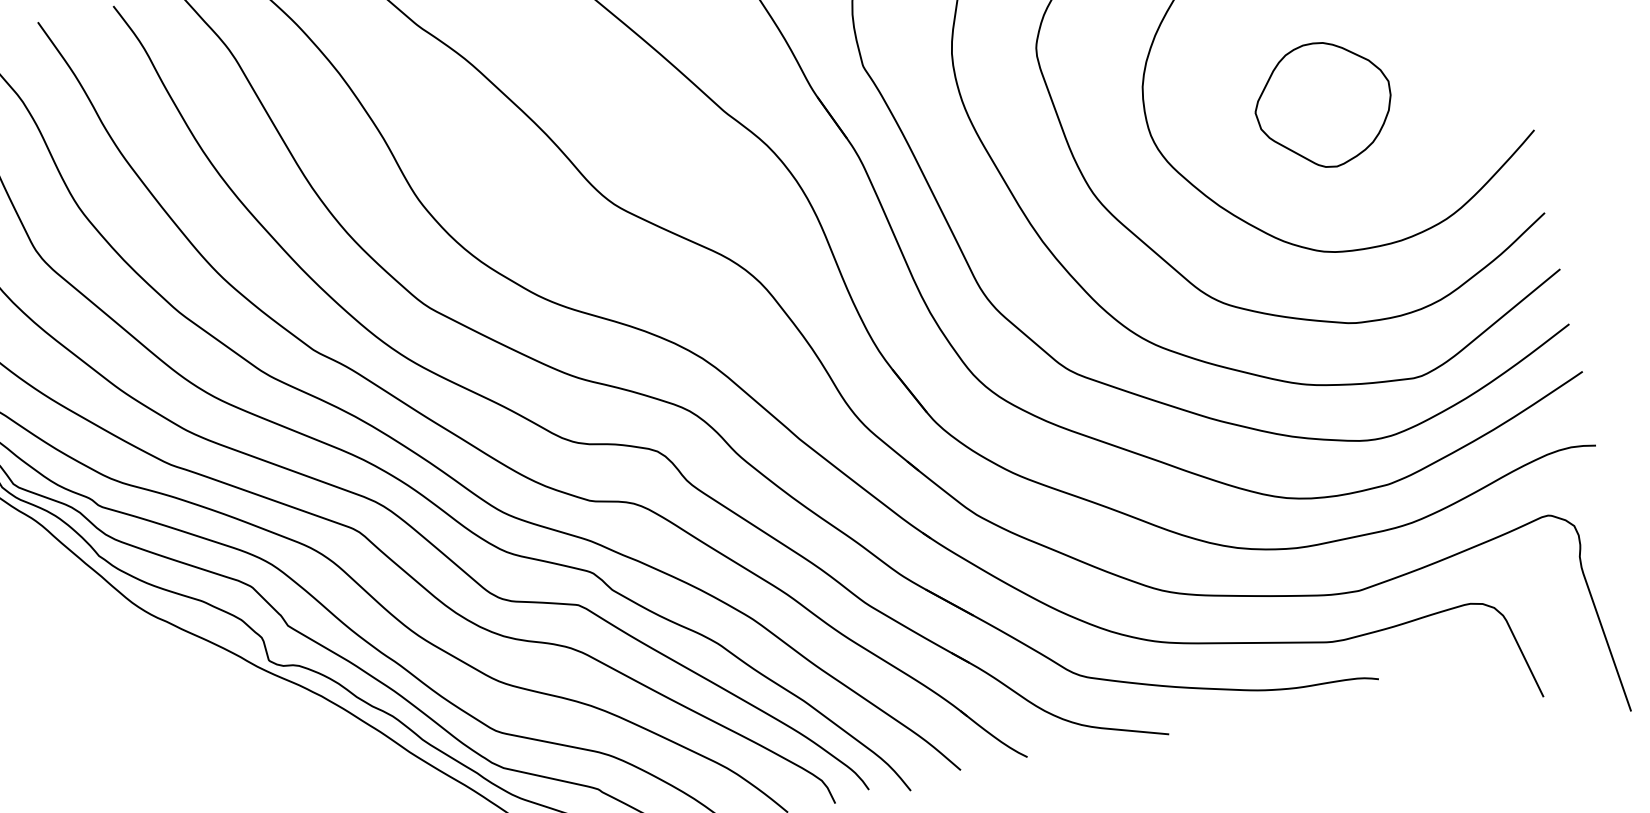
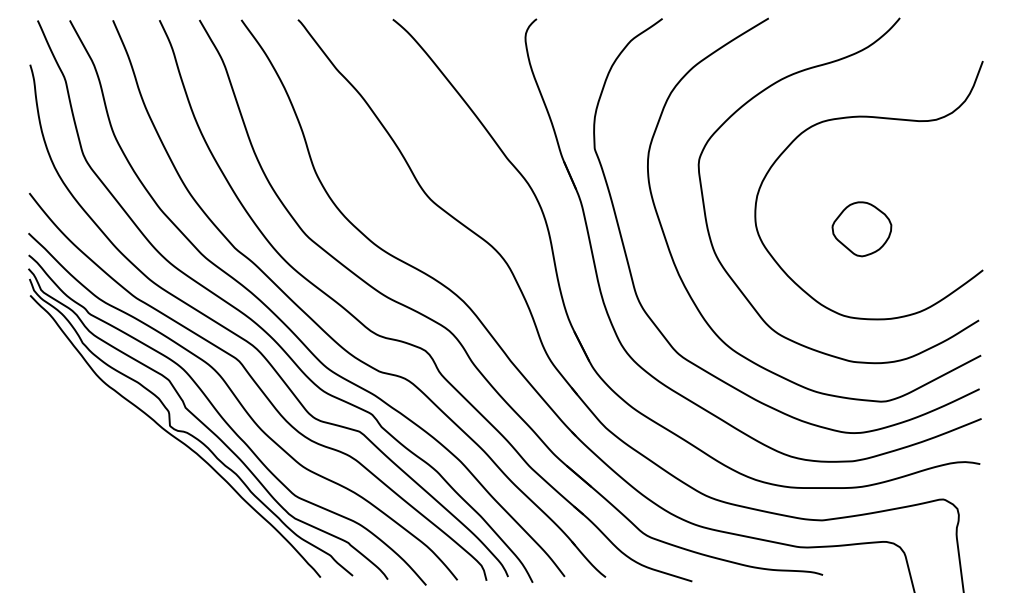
part: (1323, 105) -> (861, 229), size x0.71

